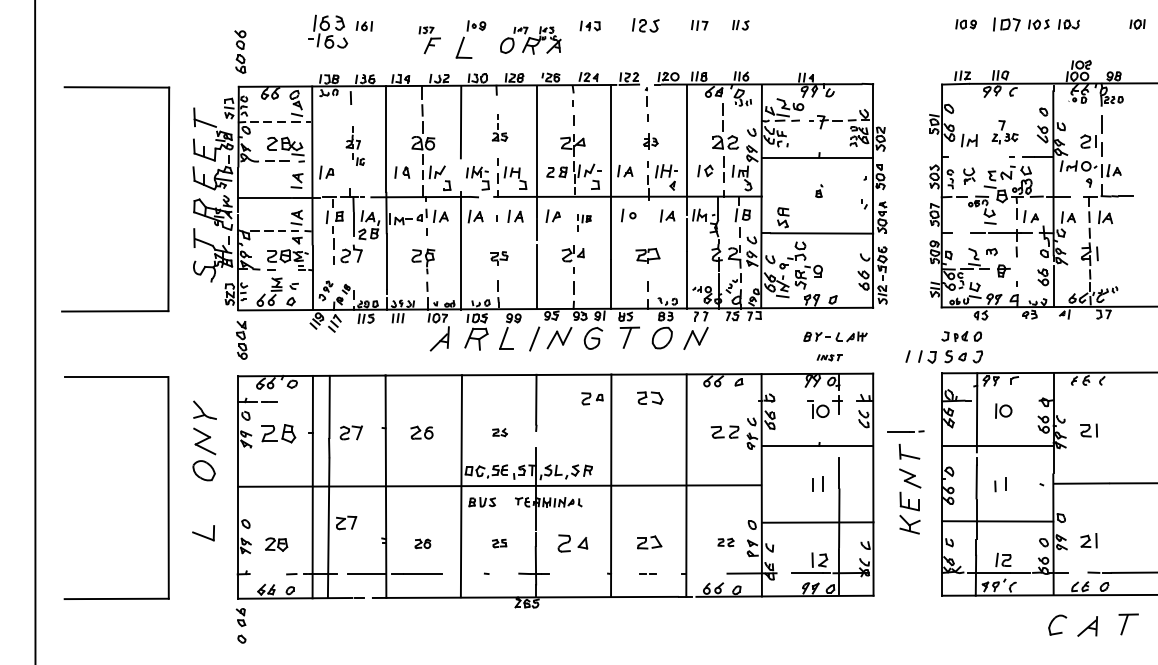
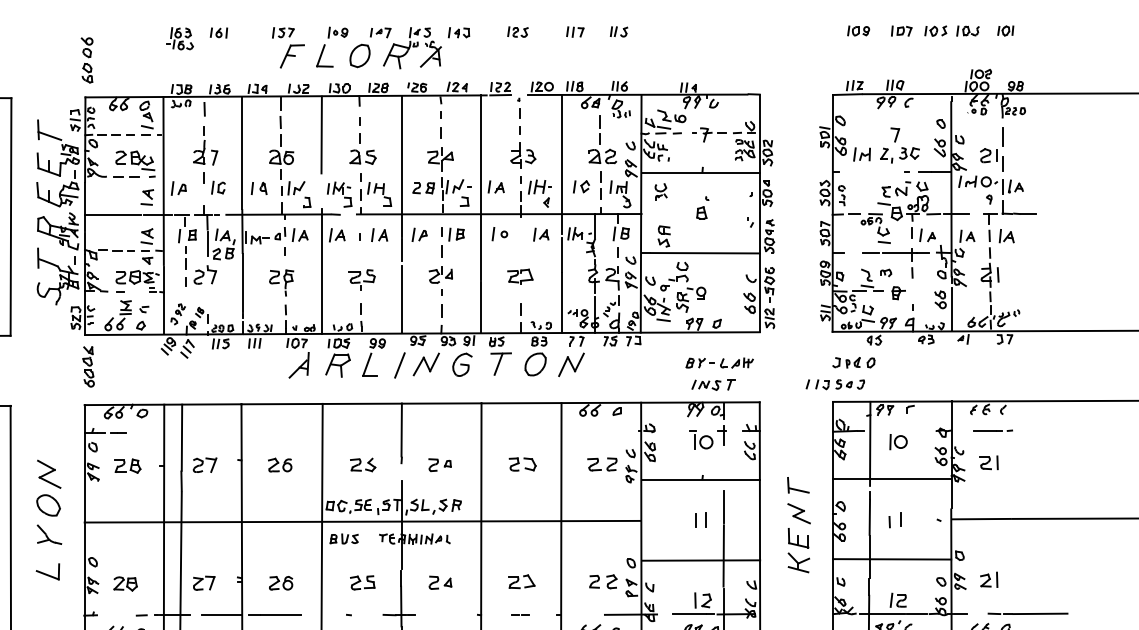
part: (1006, 24) -> (901, 31), size x0.71
part: (1137, 24) -> (1005, 31), moved
part: (645, 25) -> (517, 32), size x0.71
part: (327, 31) -> (179, 38), size x0.62
part: (429, 39) -> (288, 47), size x1.43
part: (530, 40) -> (395, 48), size x1.43
part: (499, 127) -> (362, 140), size x1.67
part: (1004, 132) -> (899, 145), size x1.43
part: (650, 141) -> (523, 155), size x1.67
part: (355, 146) -> (209, 160), size x1.67
part: (969, 175) -> (661, 191), moved
part: (819, 190) -> (702, 207), size x1.67
part: (584, 223) -> (452, 242), size x1.67
part: (499, 258) -> (362, 279), size x1.43
part: (829, 357) -> (713, 385), size x1.67
part: (944, 357) -> (835, 385), size x0.71
part: (650, 397) -> (523, 463), moved
part: (592, 398) -> (440, 464), moved
part: (204, 409) -> (48, 533), moved
line: (905, 431) -> (992, 430), moved
part: (499, 432) -> (362, 464), size x1.67
part: (278, 433) -> (127, 465), size x0.71
part: (346, 522) -> (204, 582), moved
part: (725, 542) -> (602, 581), size x1.67
part: (422, 543) -> (280, 582), size x1.43
part: (499, 543) -> (362, 582), size x1.67
part: (572, 543) -> (440, 582), size x0.71

